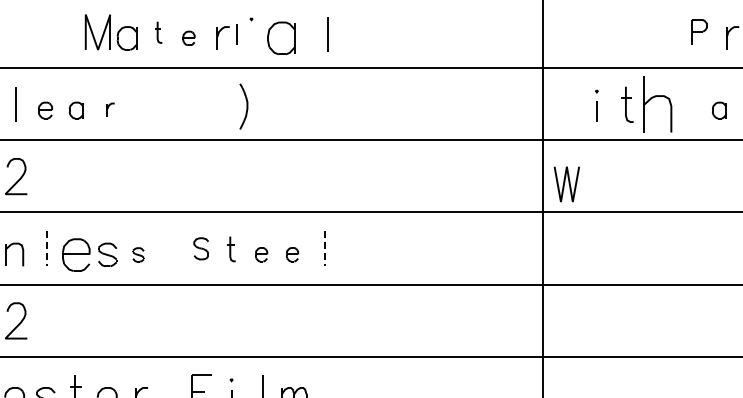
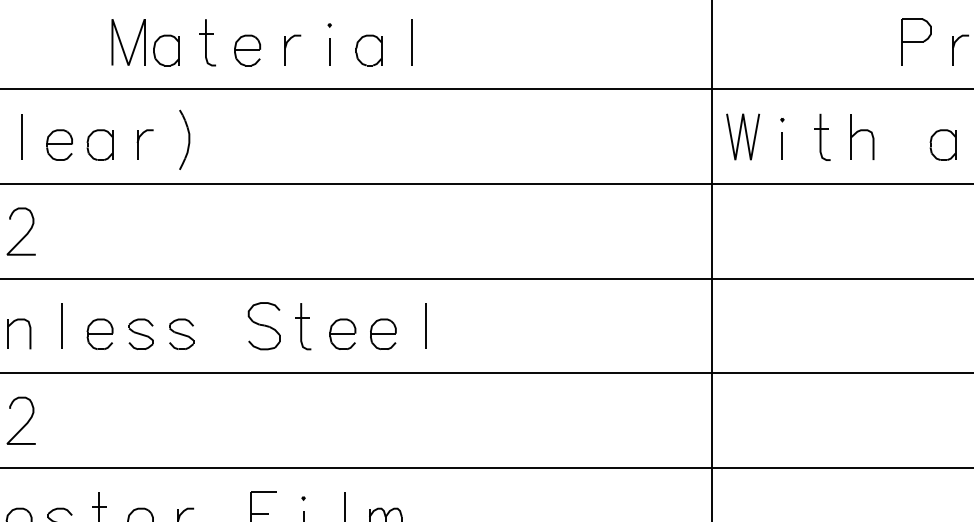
part: (699, 31) -> (916, 41), size x1.43
part: (158, 32) -> (207, 42), size x1.67
line: (236, 34) -> (329, 51), moved
line: (327, 34) -> (410, 42), moved
part: (188, 38) -> (247, 50), size x1.67
part: (281, 38) -> (369, 50), size x0.71
part: (657, 104) -> (861, 137), size x0.62
part: (243, 106) -> (184, 139), moved
part: (110, 109) -> (144, 143), size x1.67
part: (45, 110) -> (59, 144), size x1.43
part: (76, 110) -> (100, 144), size x1.43
part: (719, 110) -> (943, 144), size x1.43
line: (564, 184) -> (740, 137), moved
line: (47, 248) -> (62, 325), dashed -> solid
part: (200, 248) -> (262, 325), size x1.67
line: (325, 248) -> (426, 325), dashed -> solid
part: (231, 249) -> (303, 327), size x1.43
part: (76, 254) -> (100, 333), size x0.71
part: (138, 254) -> (181, 333), size x1.67
part: (261, 254) -> (342, 333), size x1.67
part: (292, 254) -> (383, 333), size x1.67

